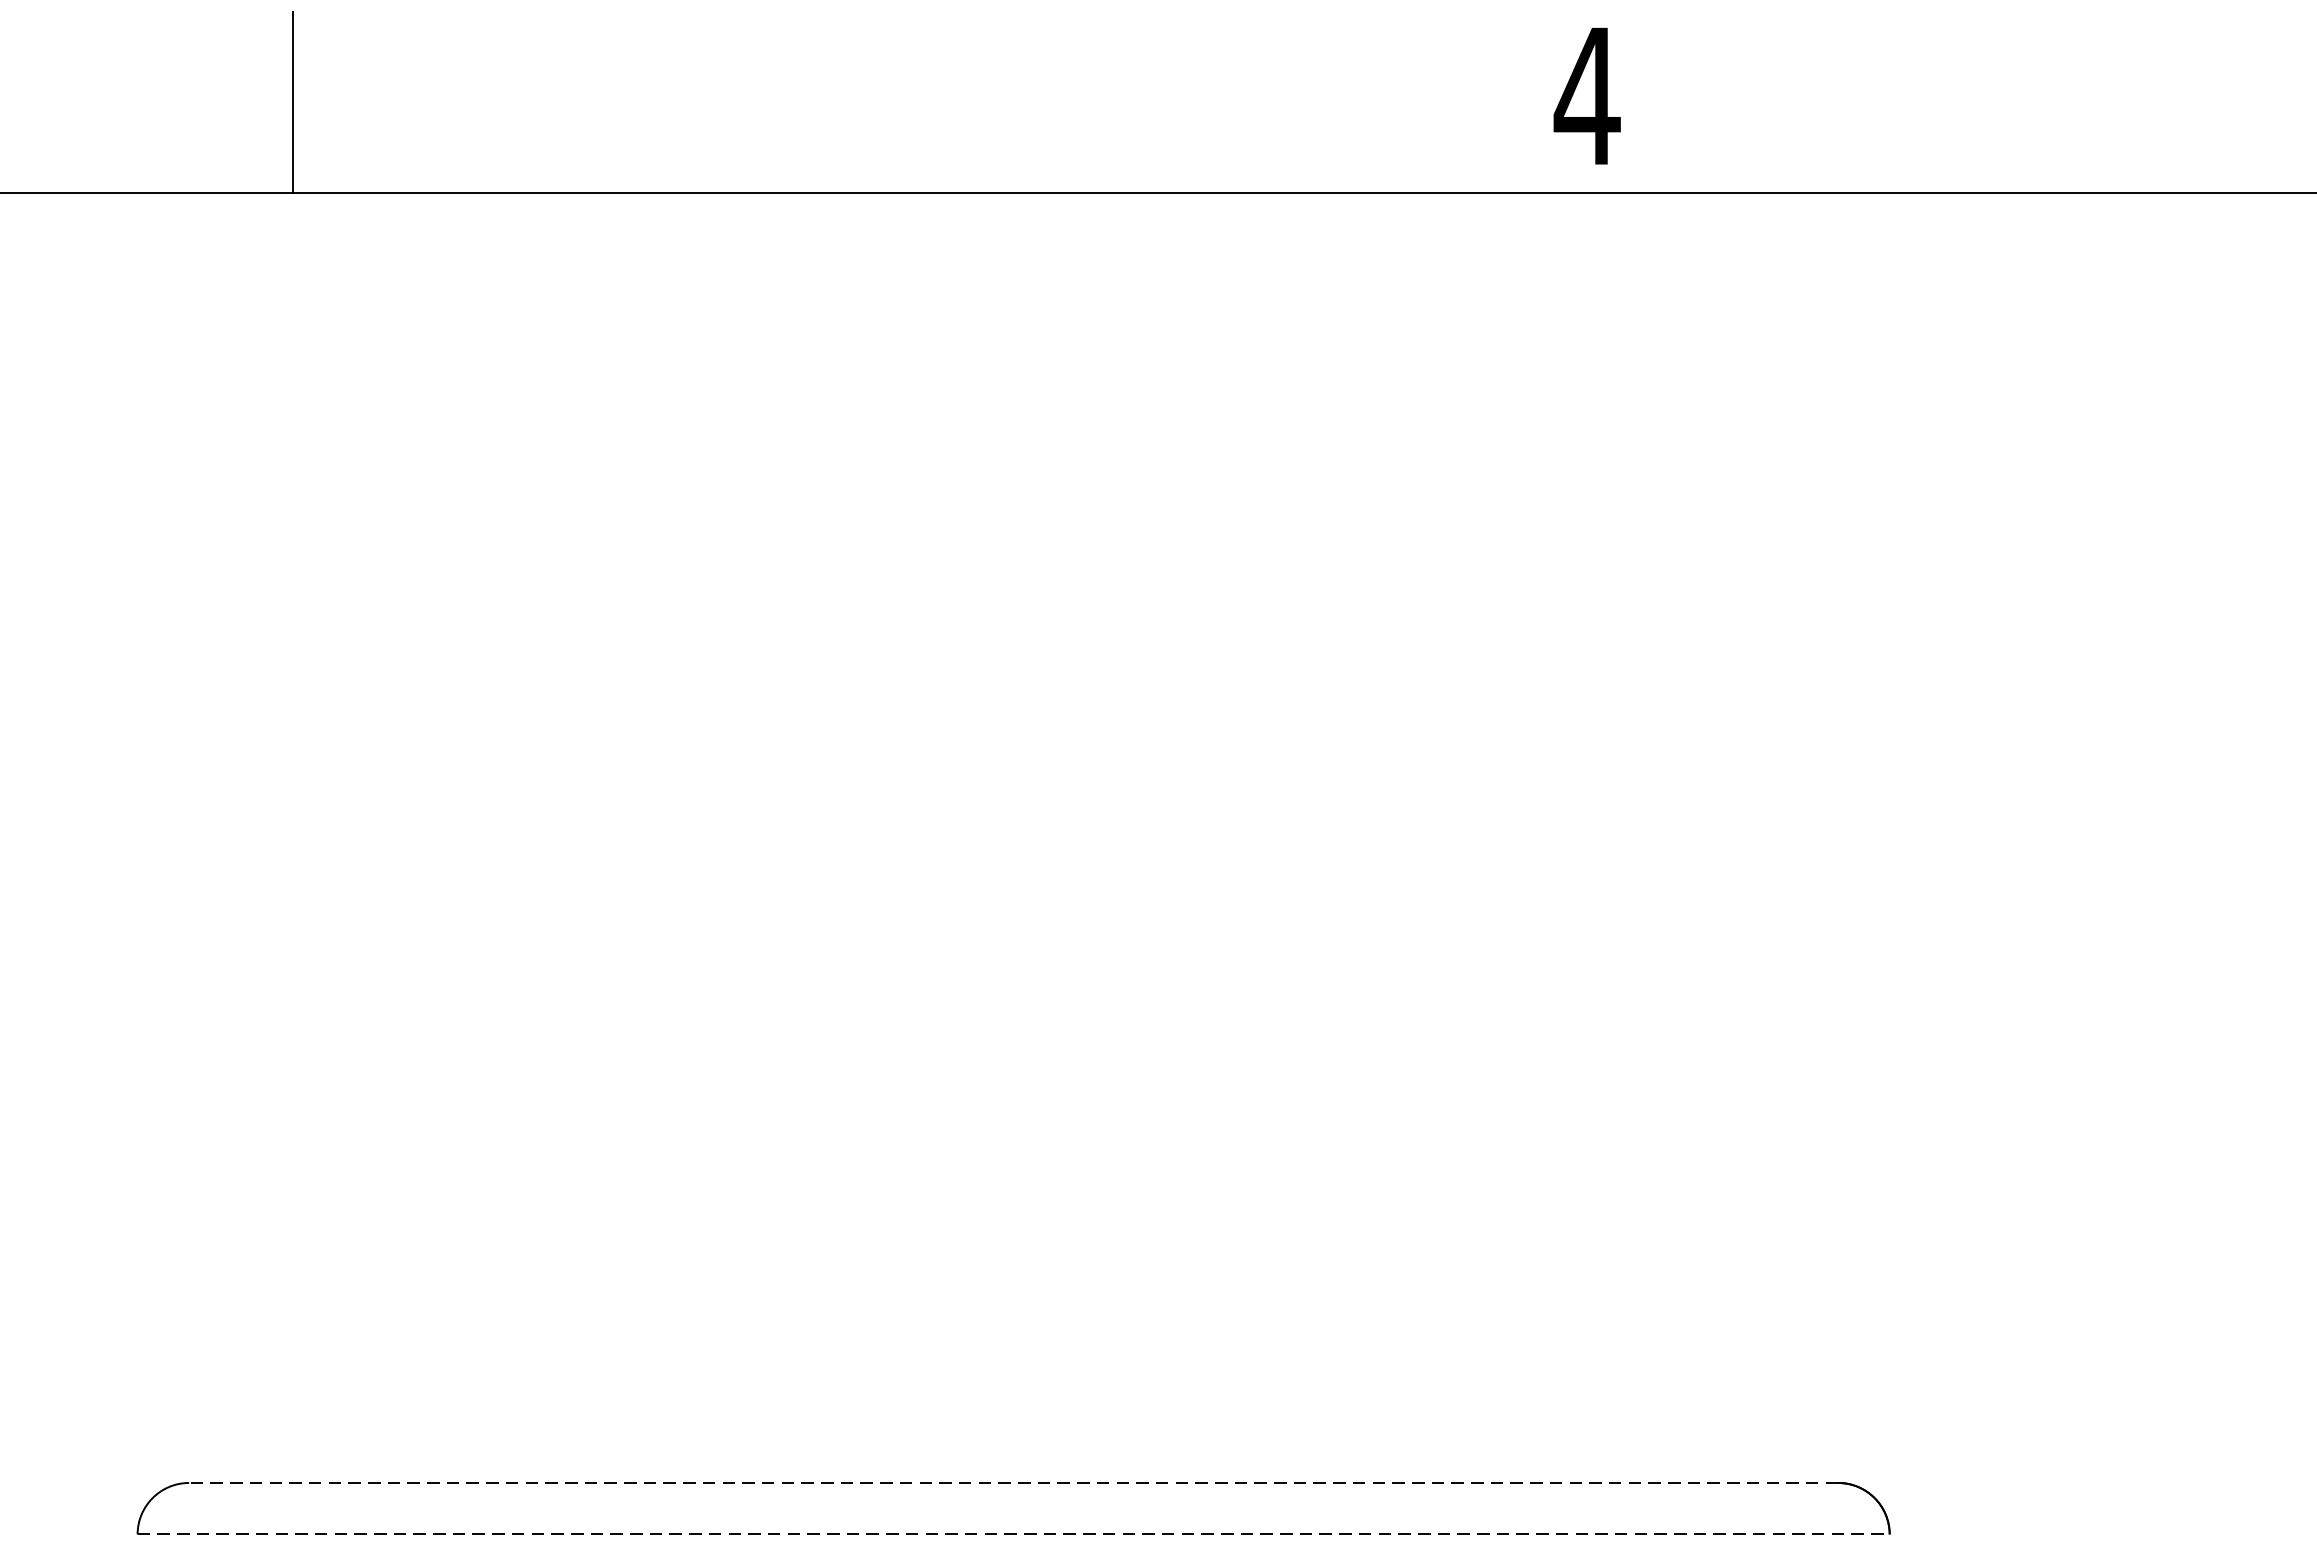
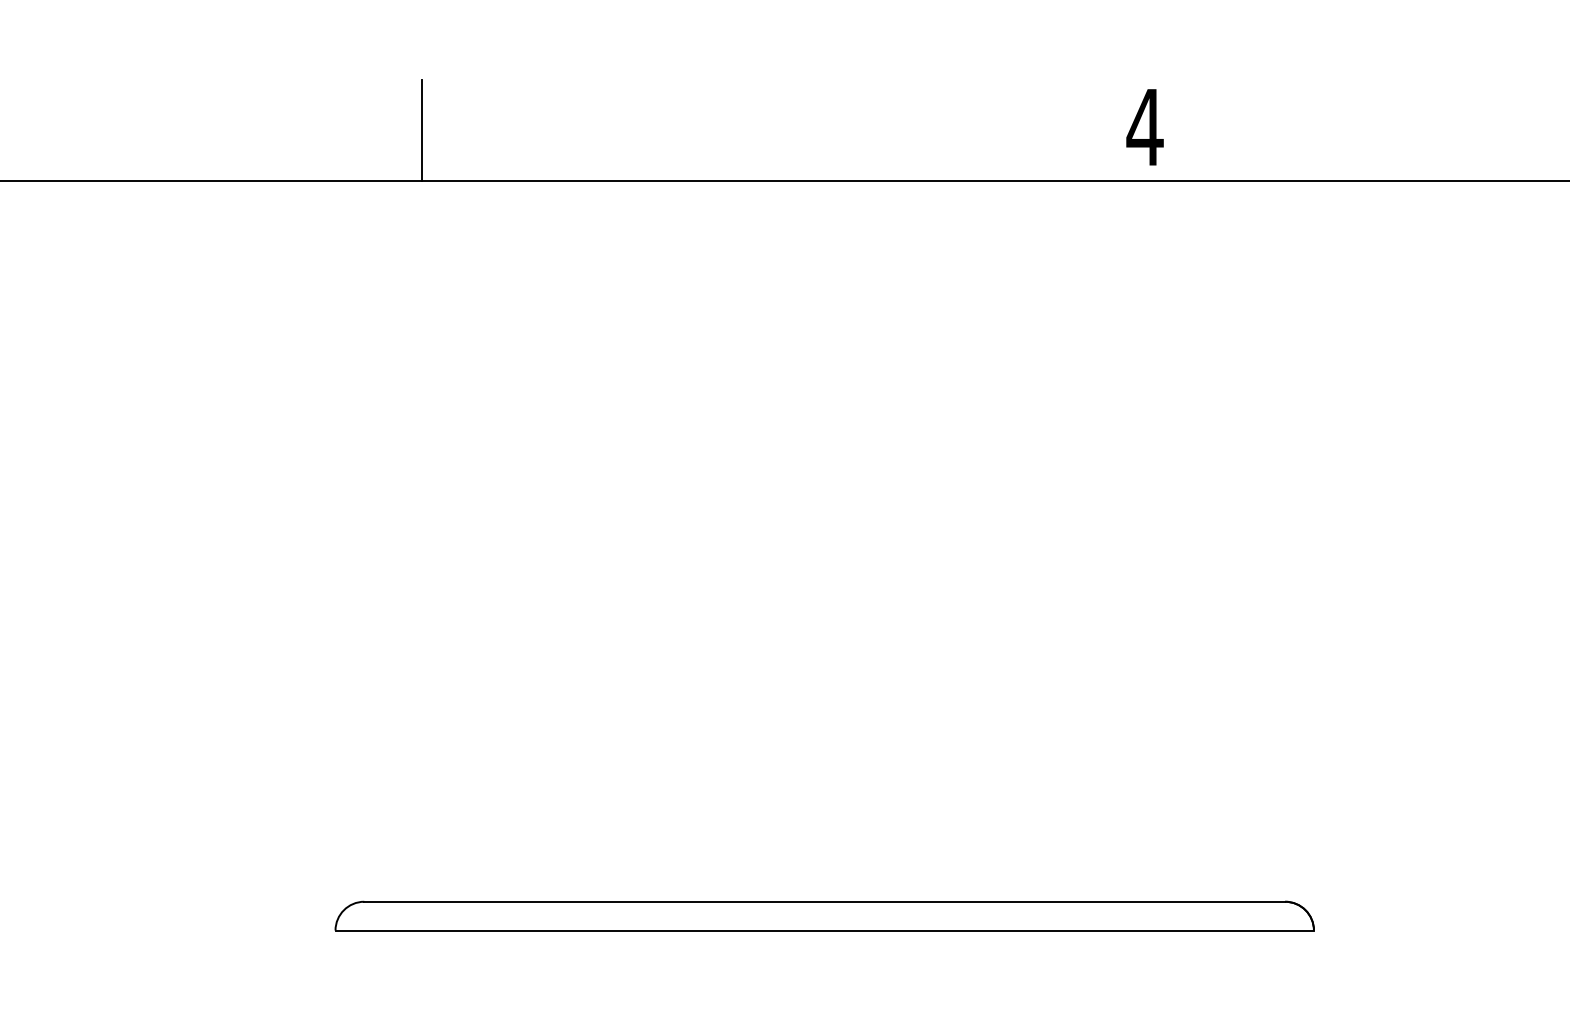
line: (1013, 1482) -> (824, 901), dashed -> solid
line: (1015, 1534) -> (825, 930), dashed -> solid

